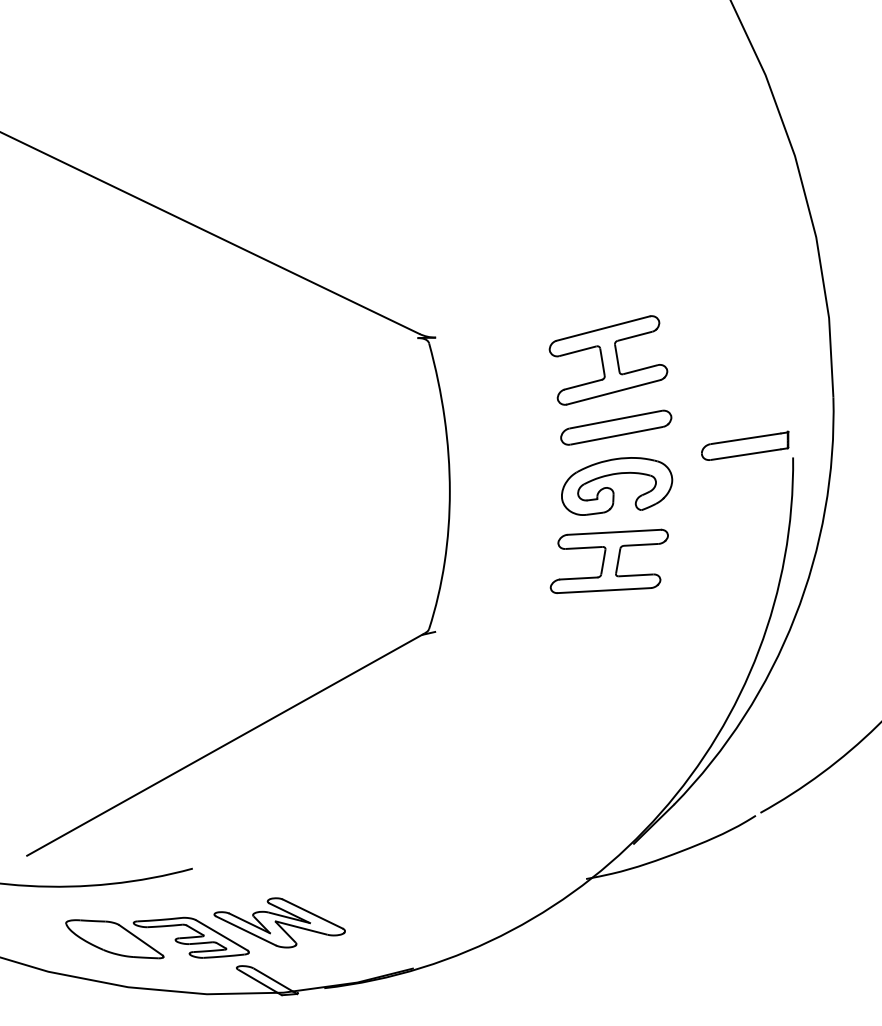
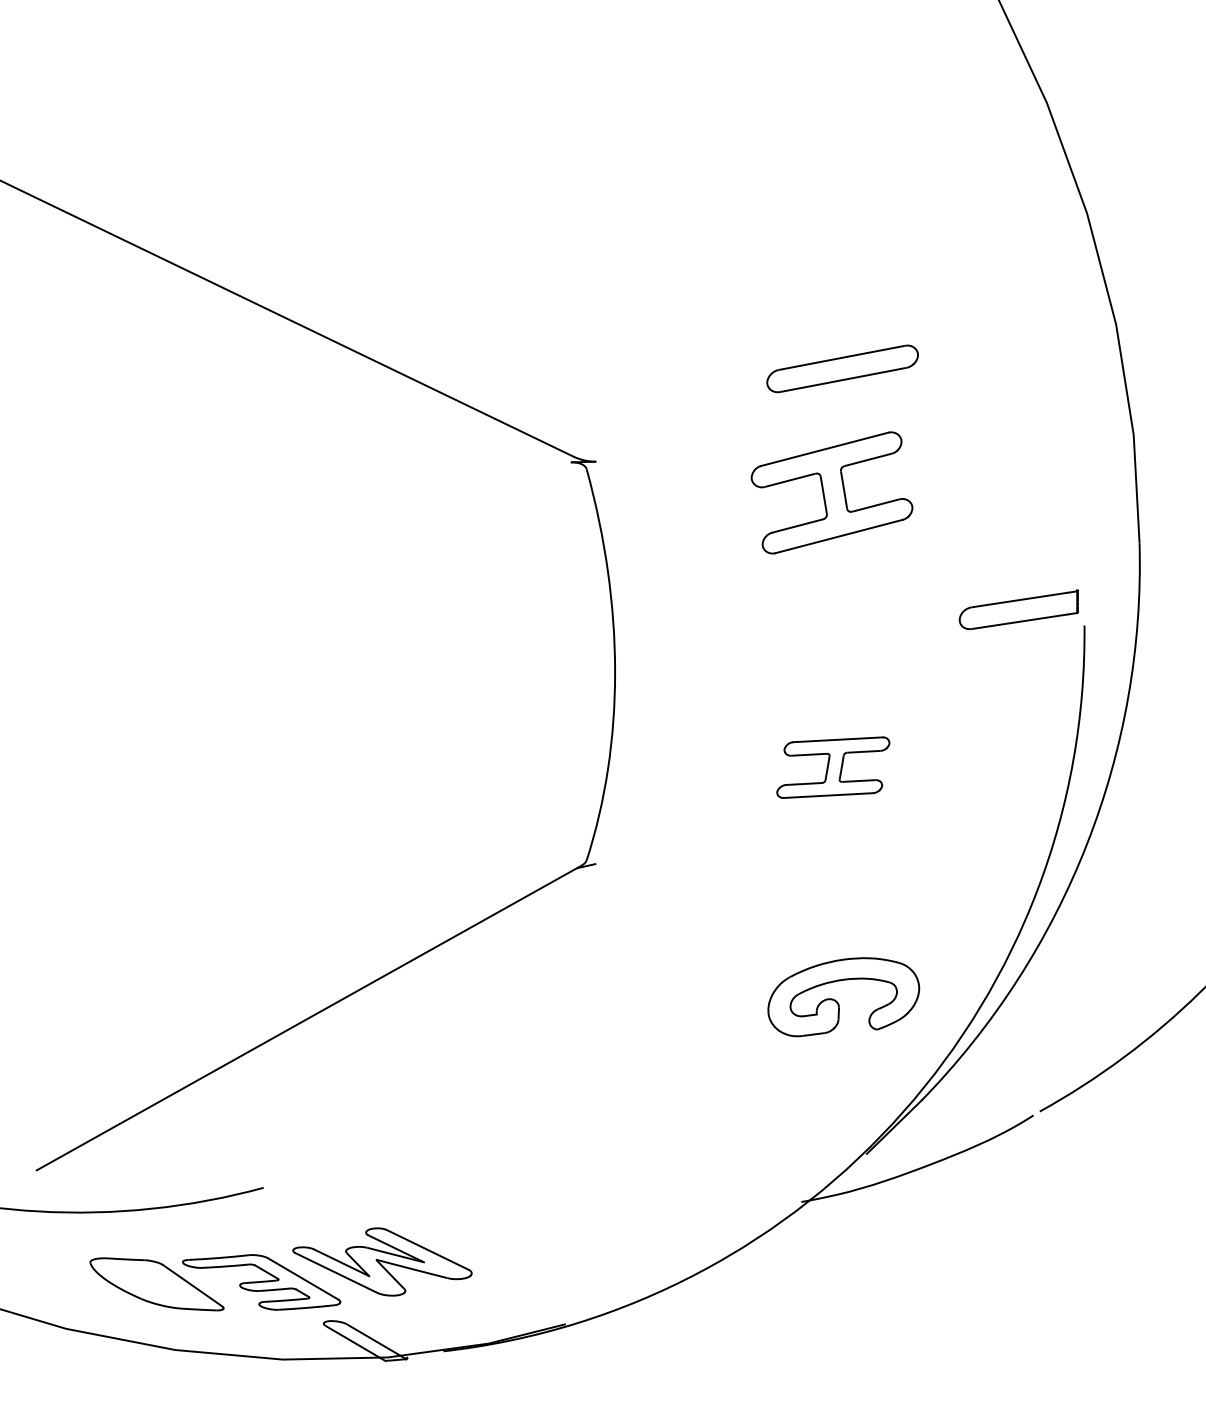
part: (616, 427) -> (842, 368), moved
part: (613, 490) -> (838, 1002), moved
part: (609, 561) -> (833, 767), size x0.7

